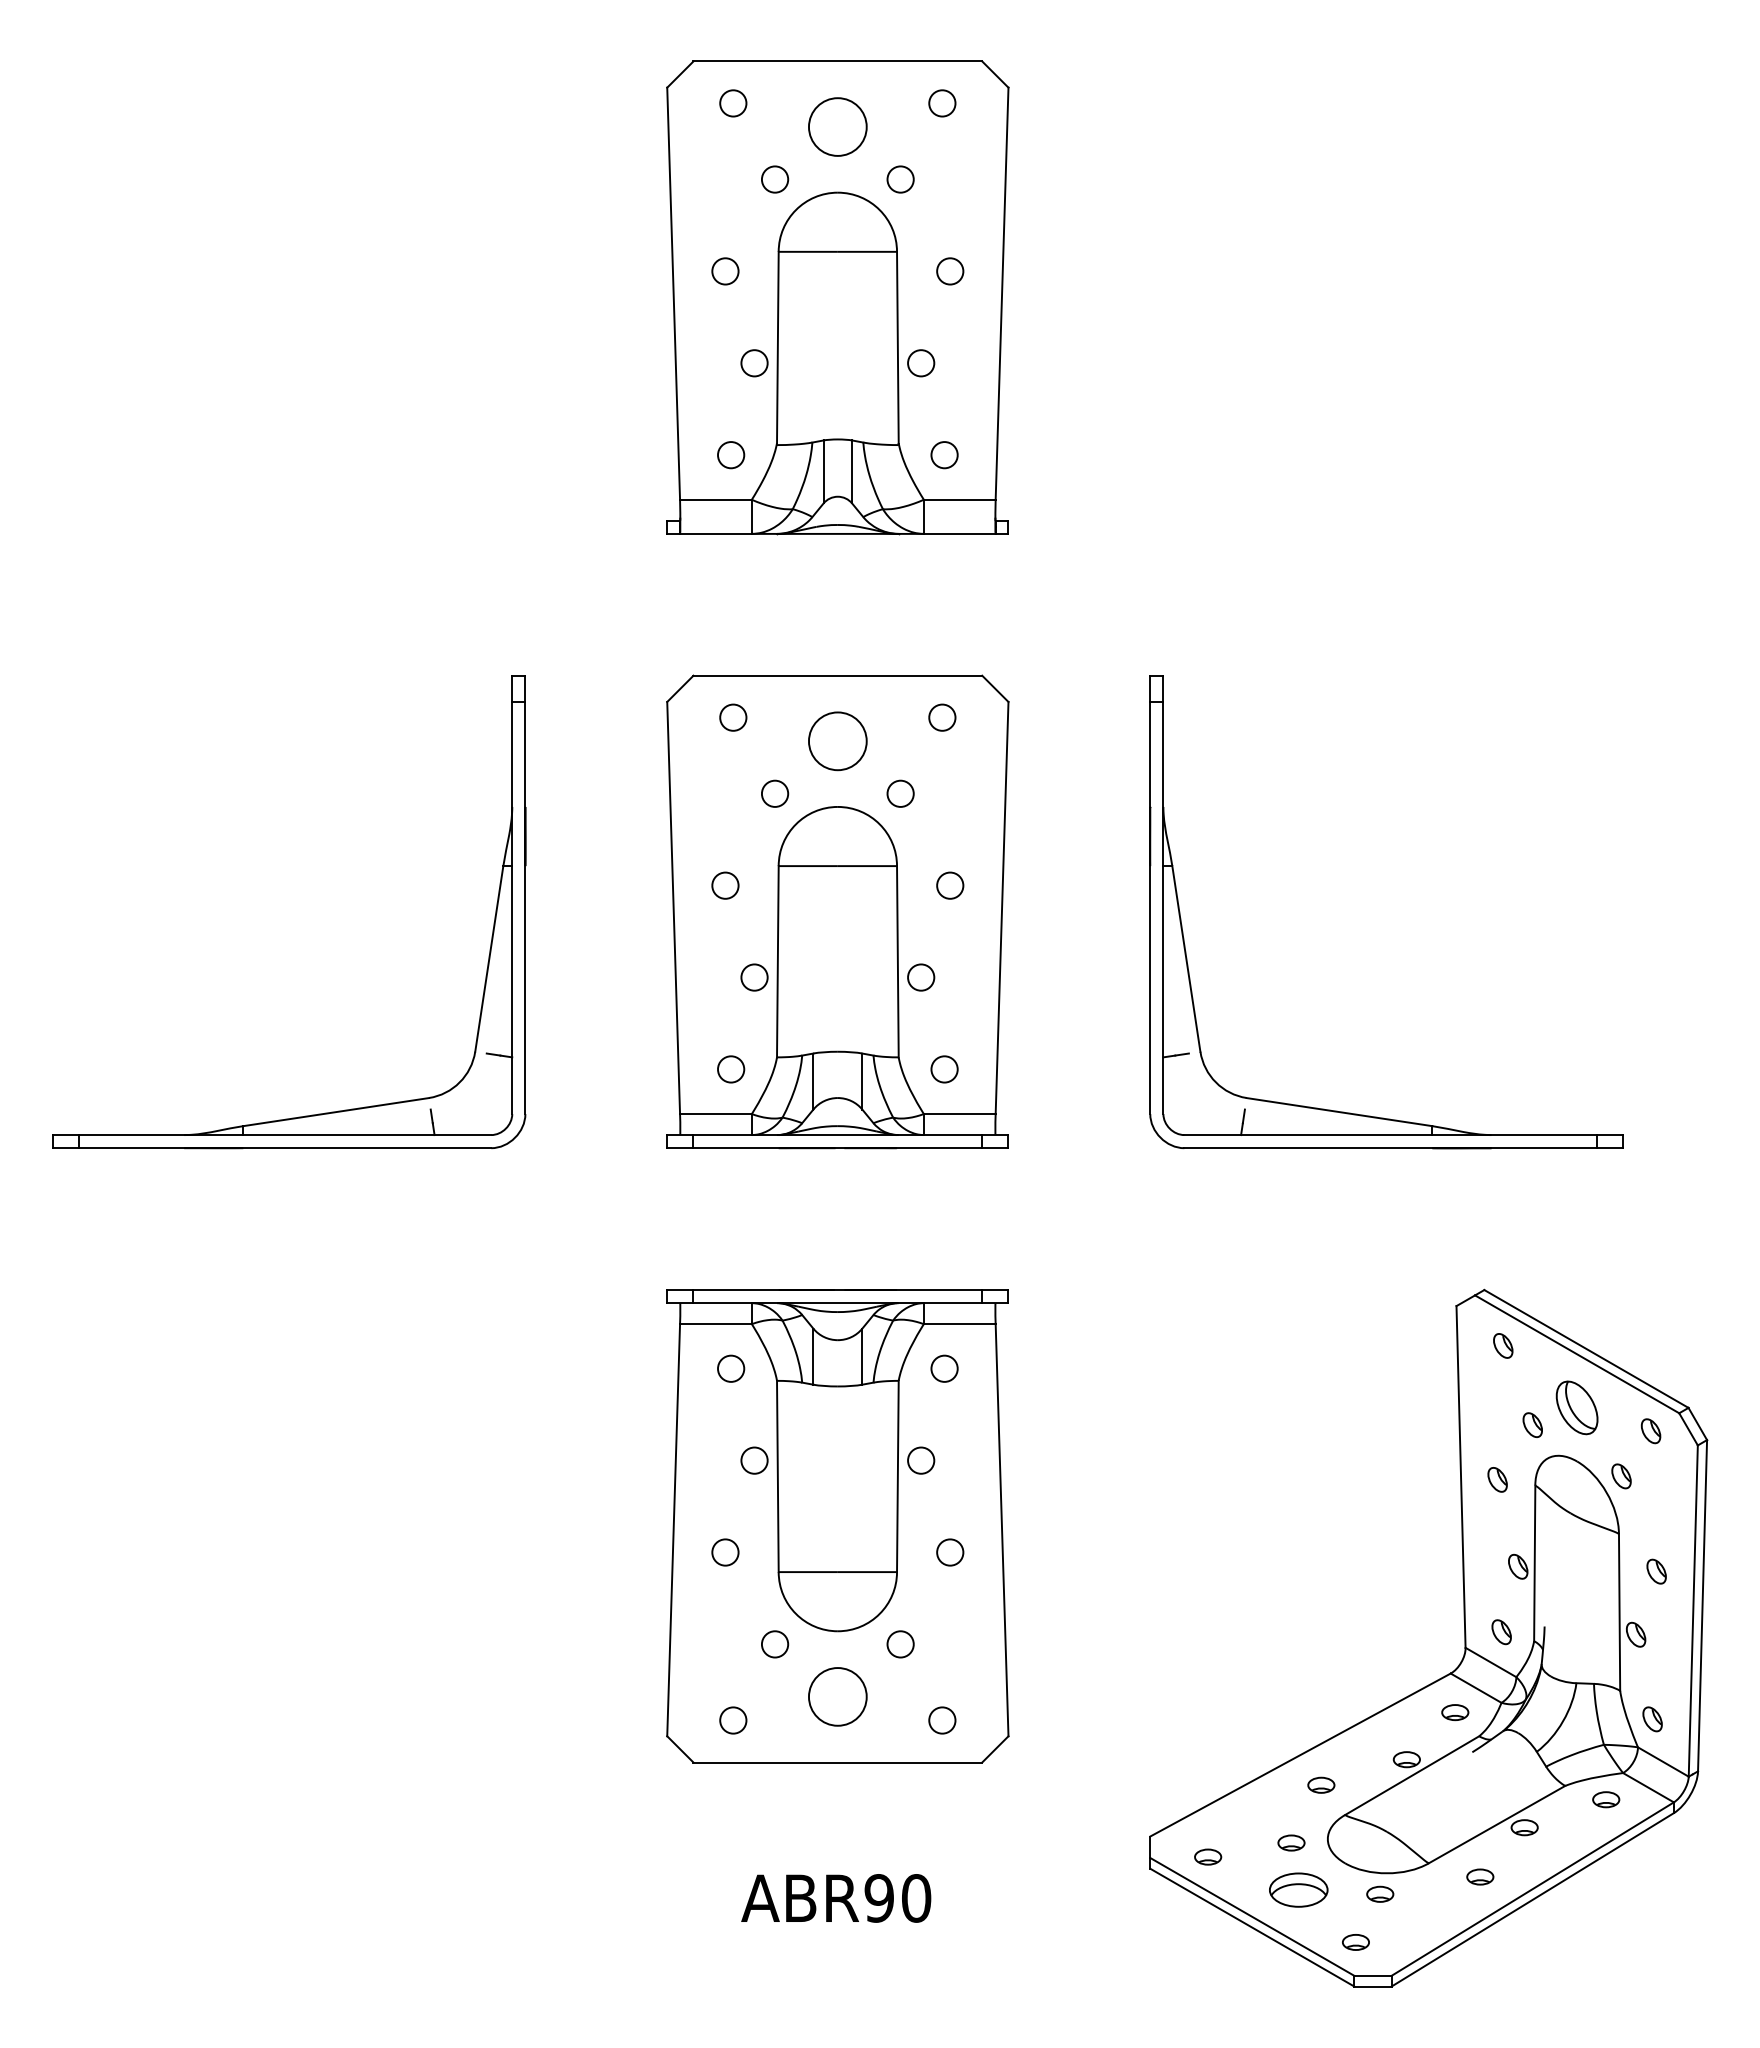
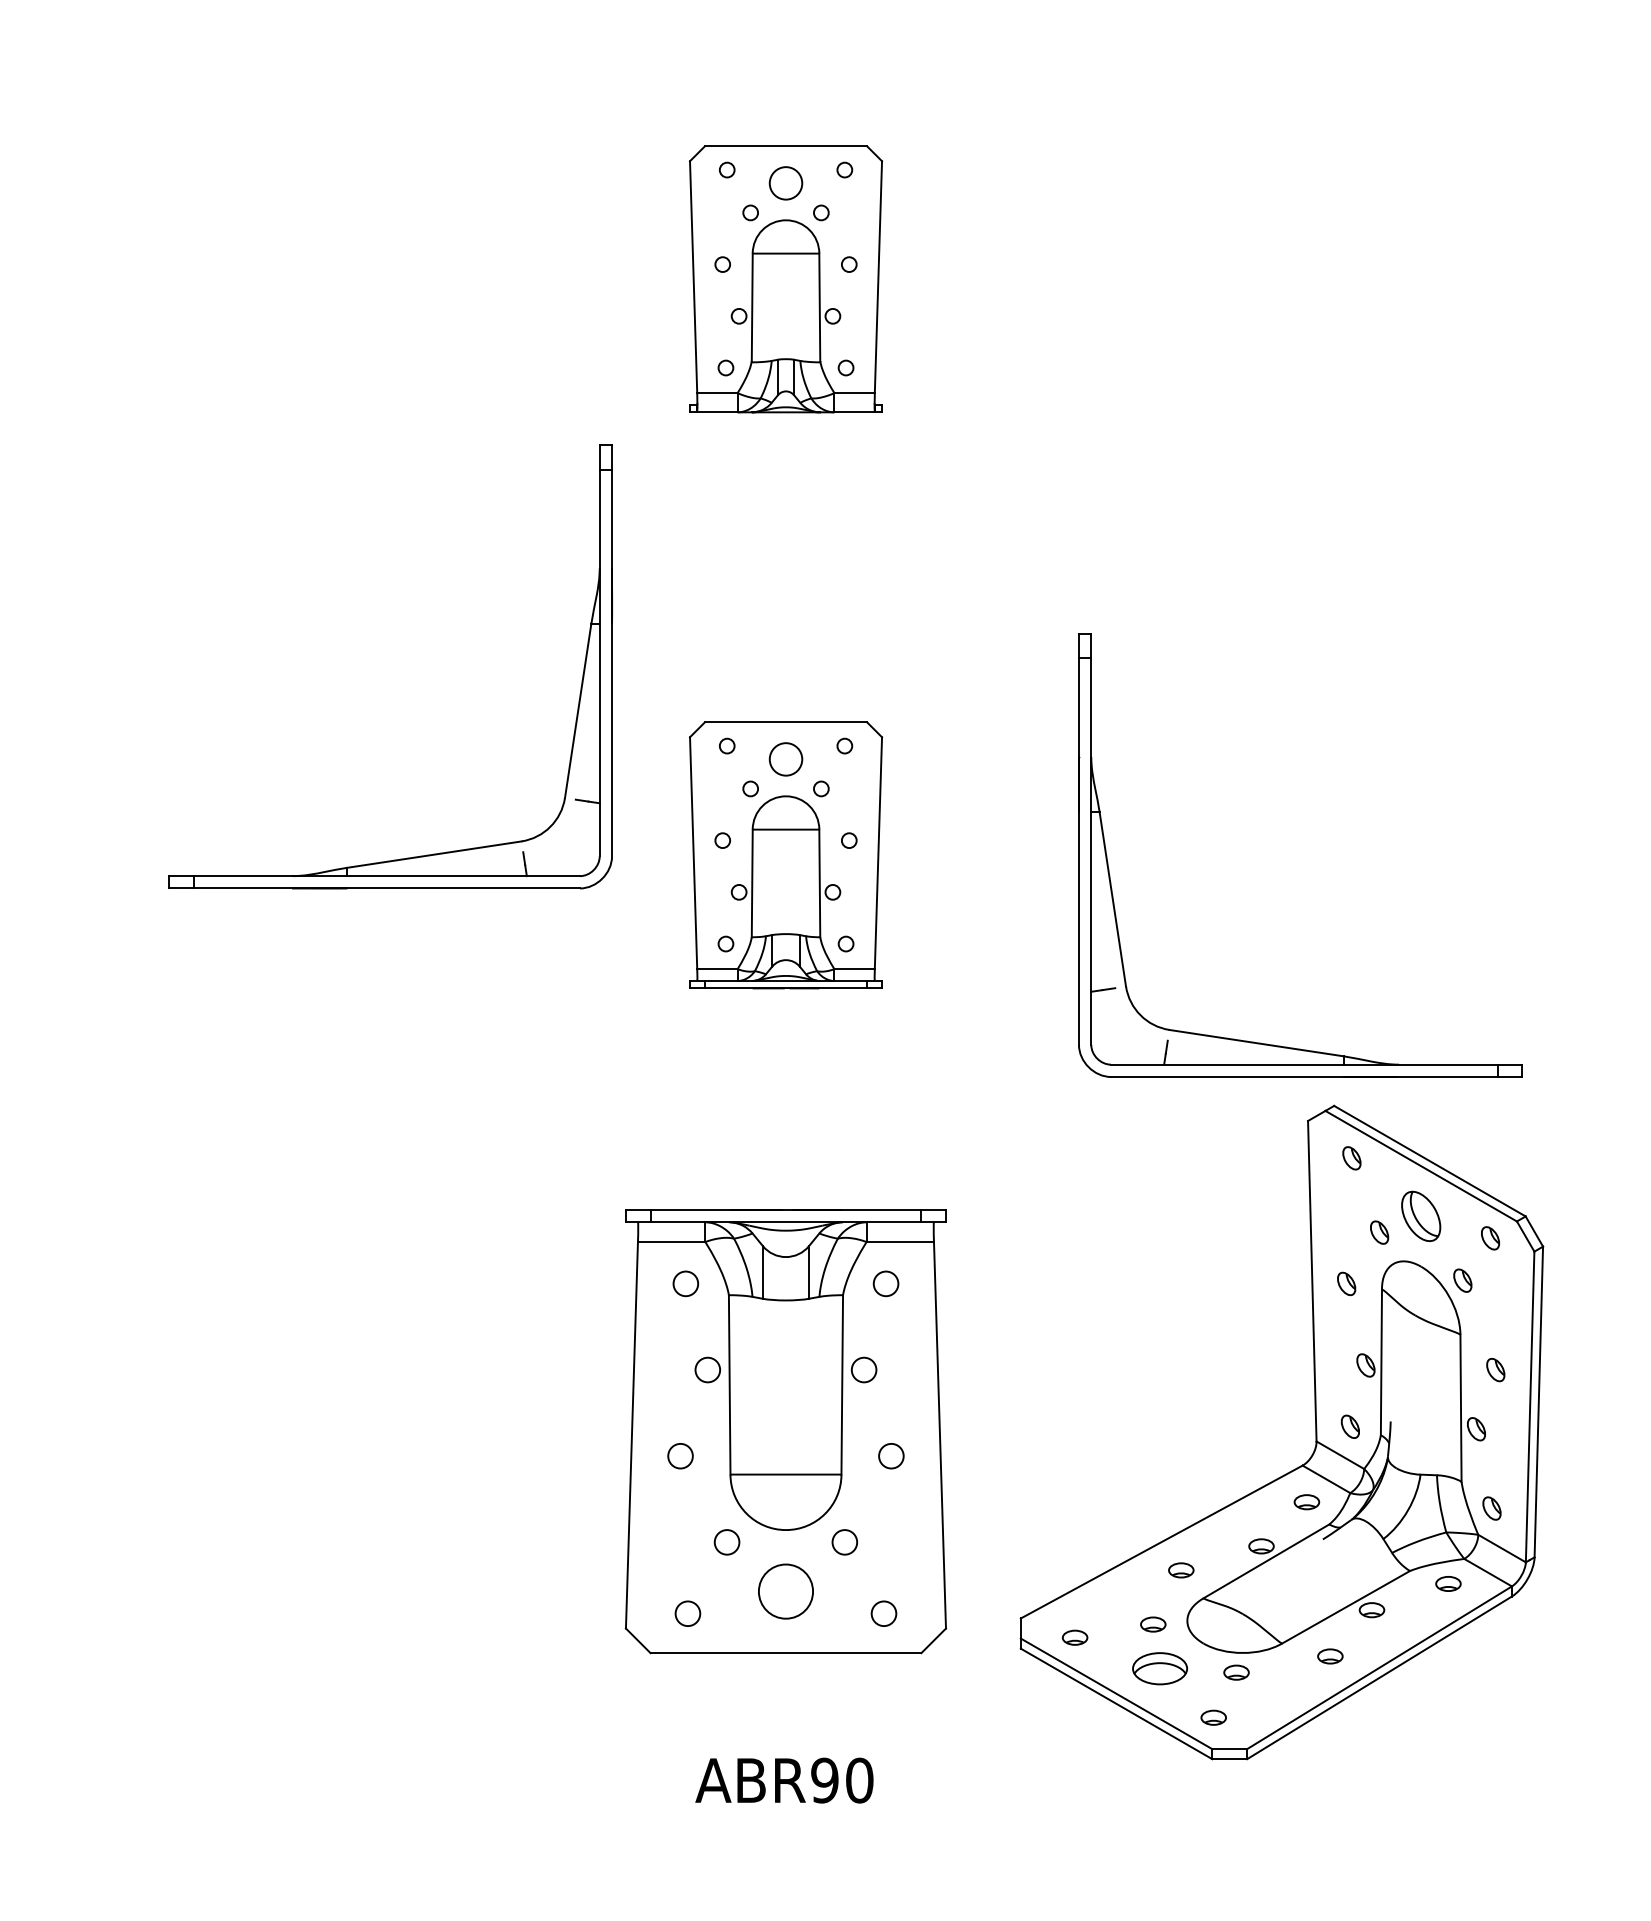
part: (837, 297) -> (785, 279), size x0.6
part: (837, 911) -> (785, 854), size x0.6
part: (318, 1113) -> (417, 855), moved
part: (1464, 1637) -> (1315, 1431), moved

